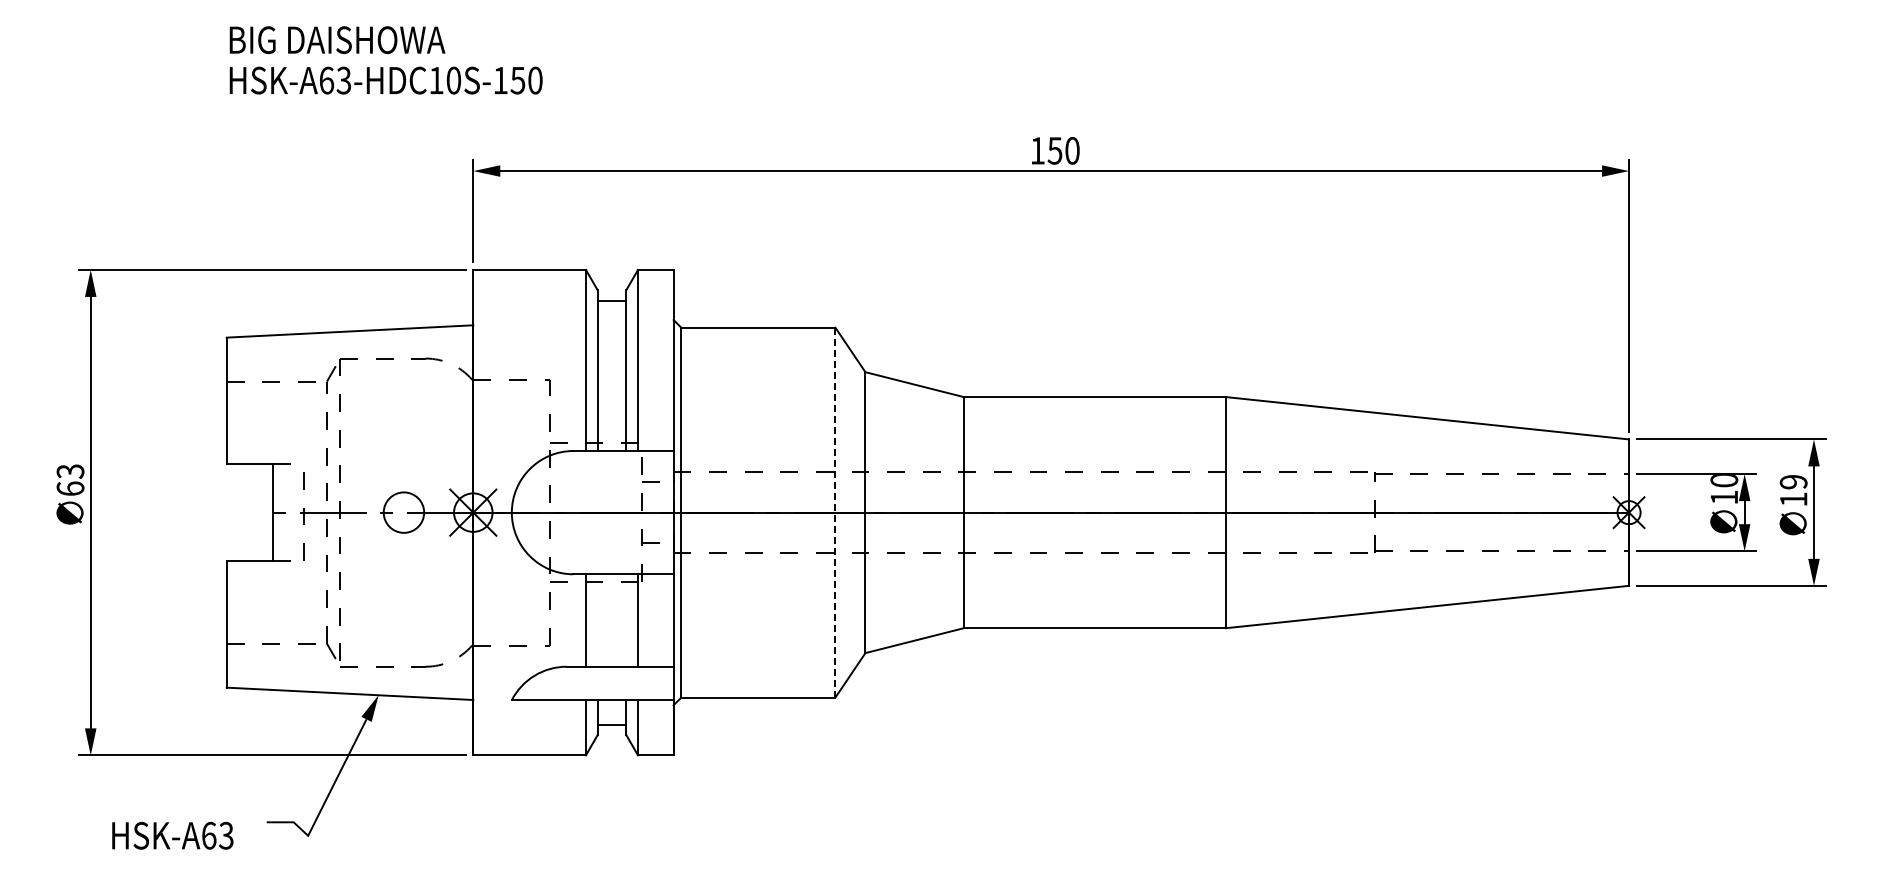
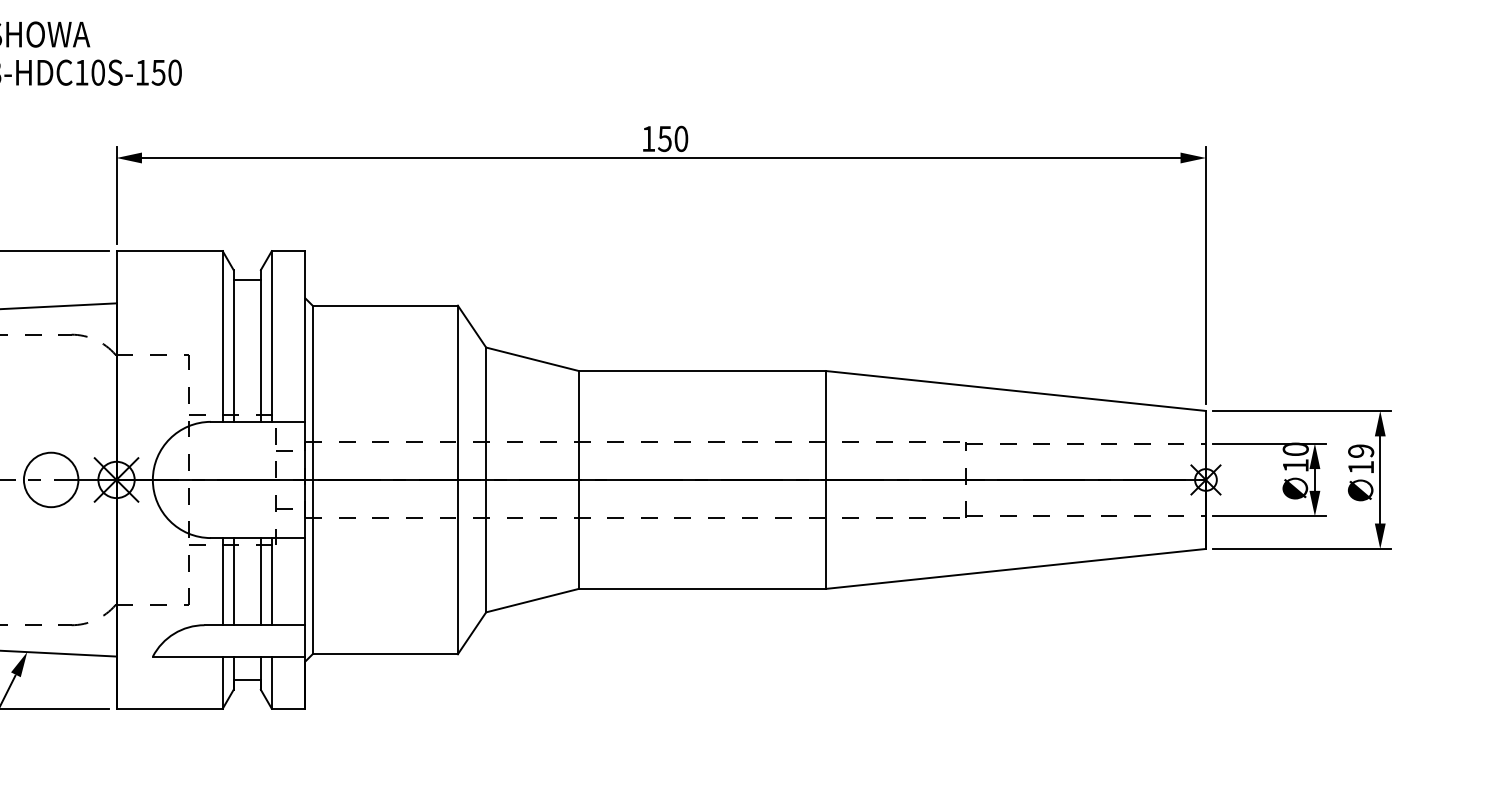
circle: (403, 512) -> (50, 479), size x1.43
line: (835, 512) -> (457, 479), dashed -> solid
line: (597, 620) -> (233, 581), added
line: (626, 620) -> (260, 581), added

